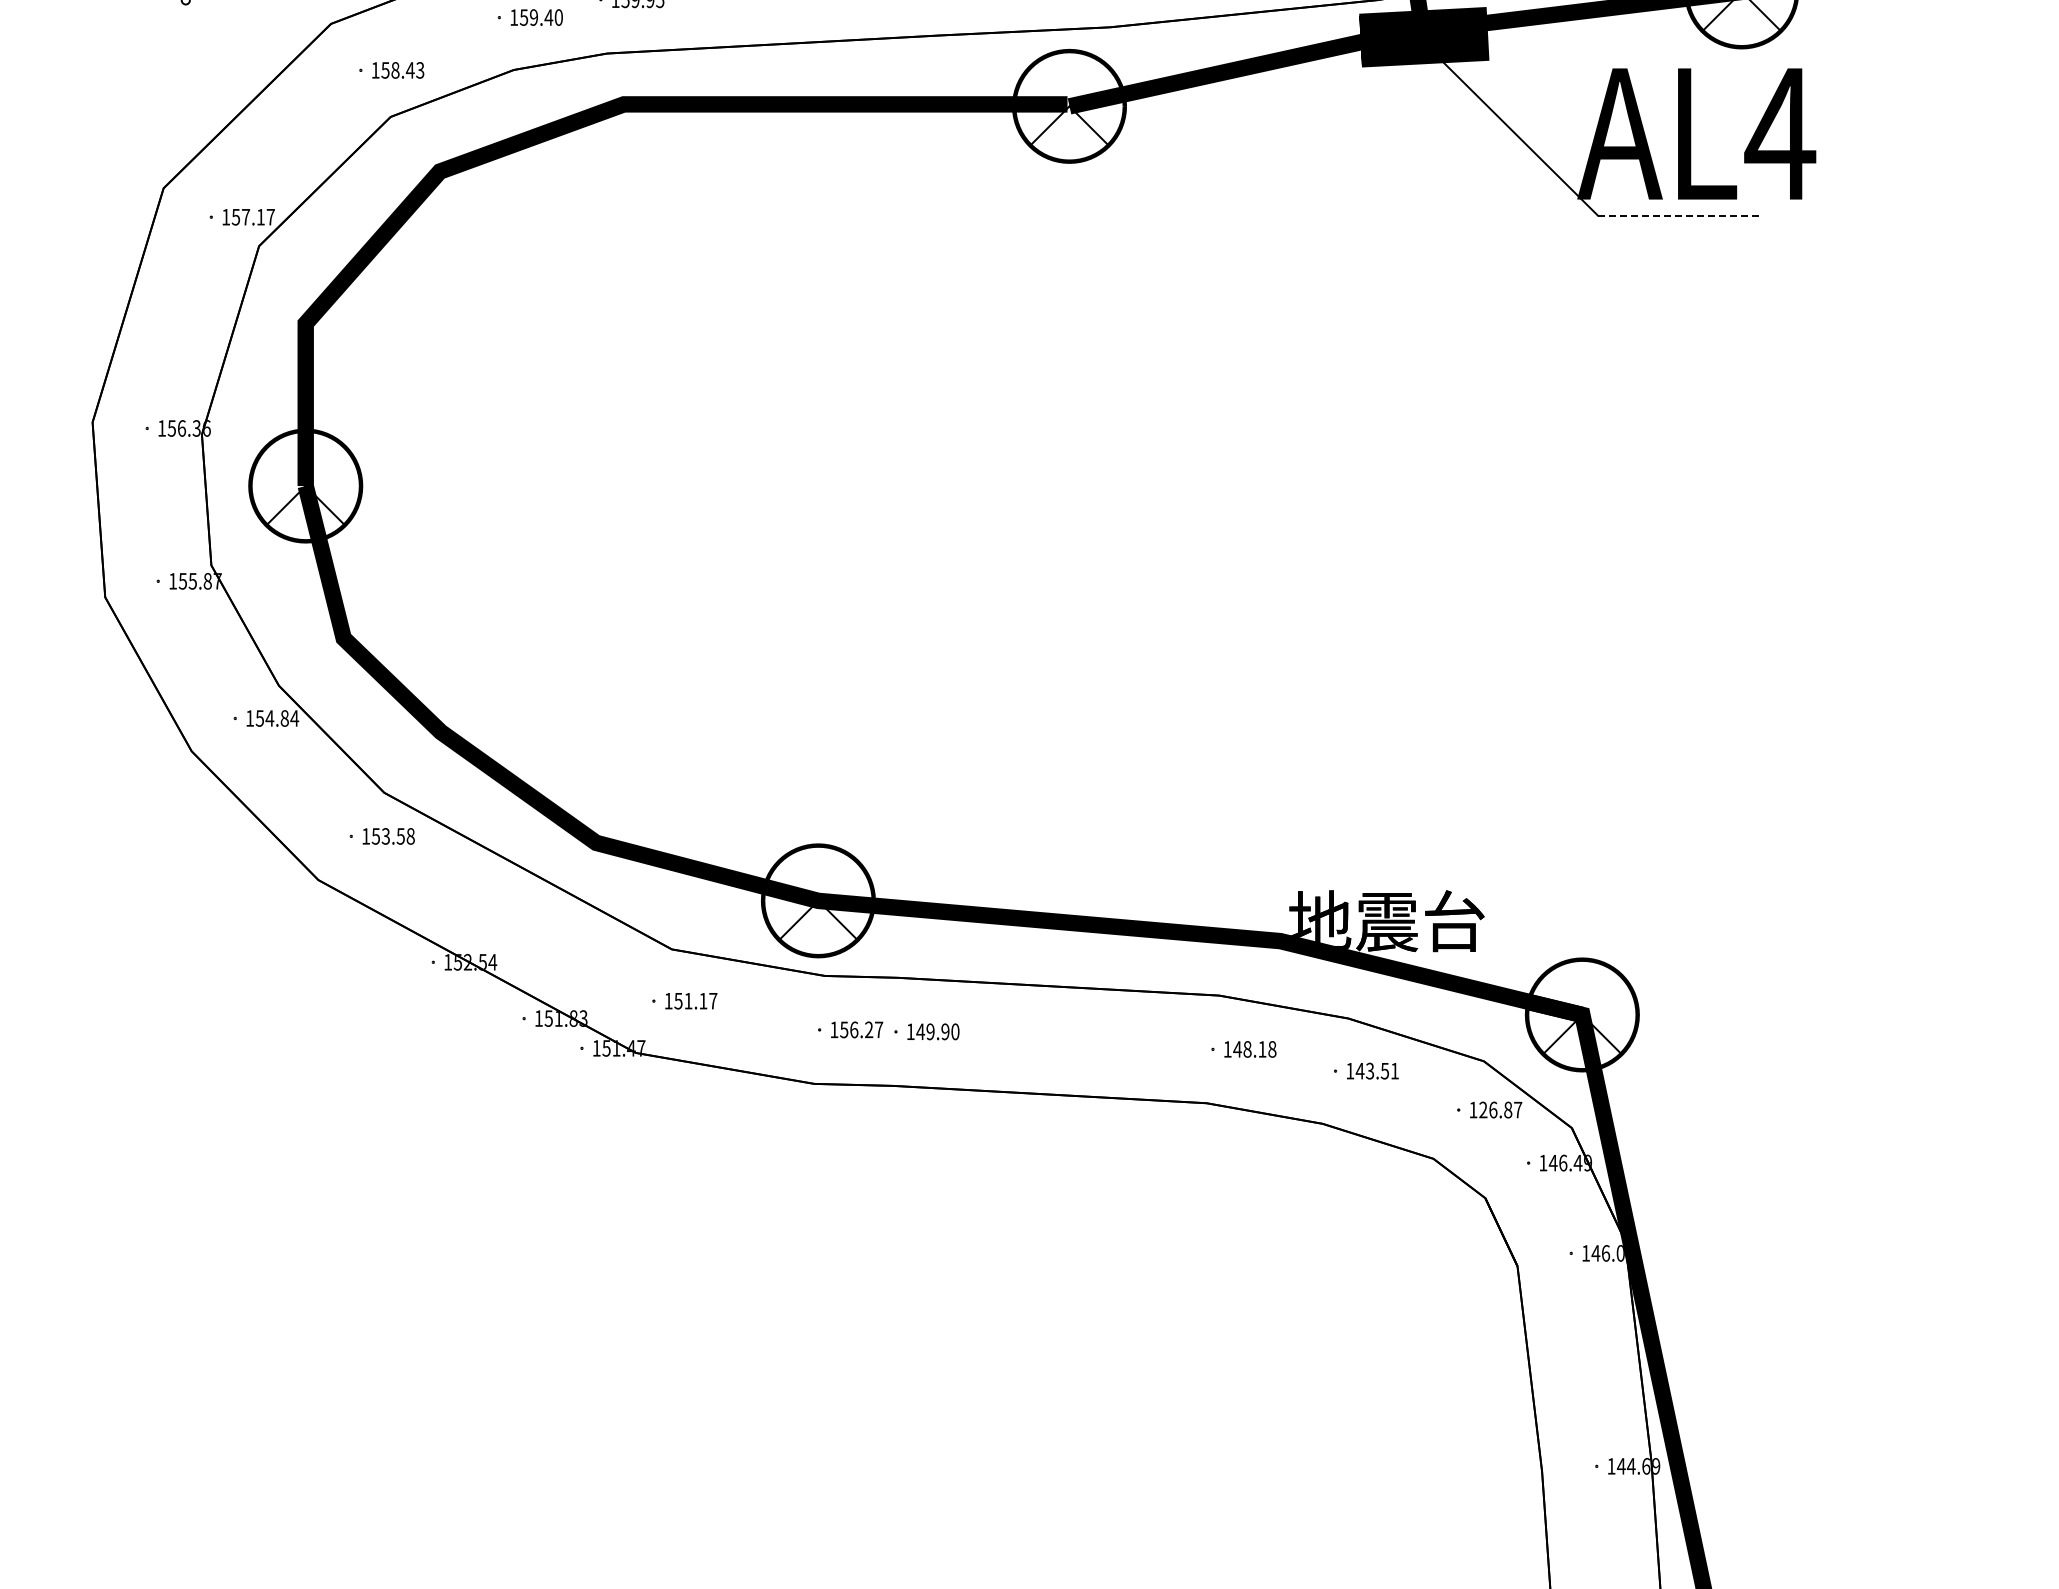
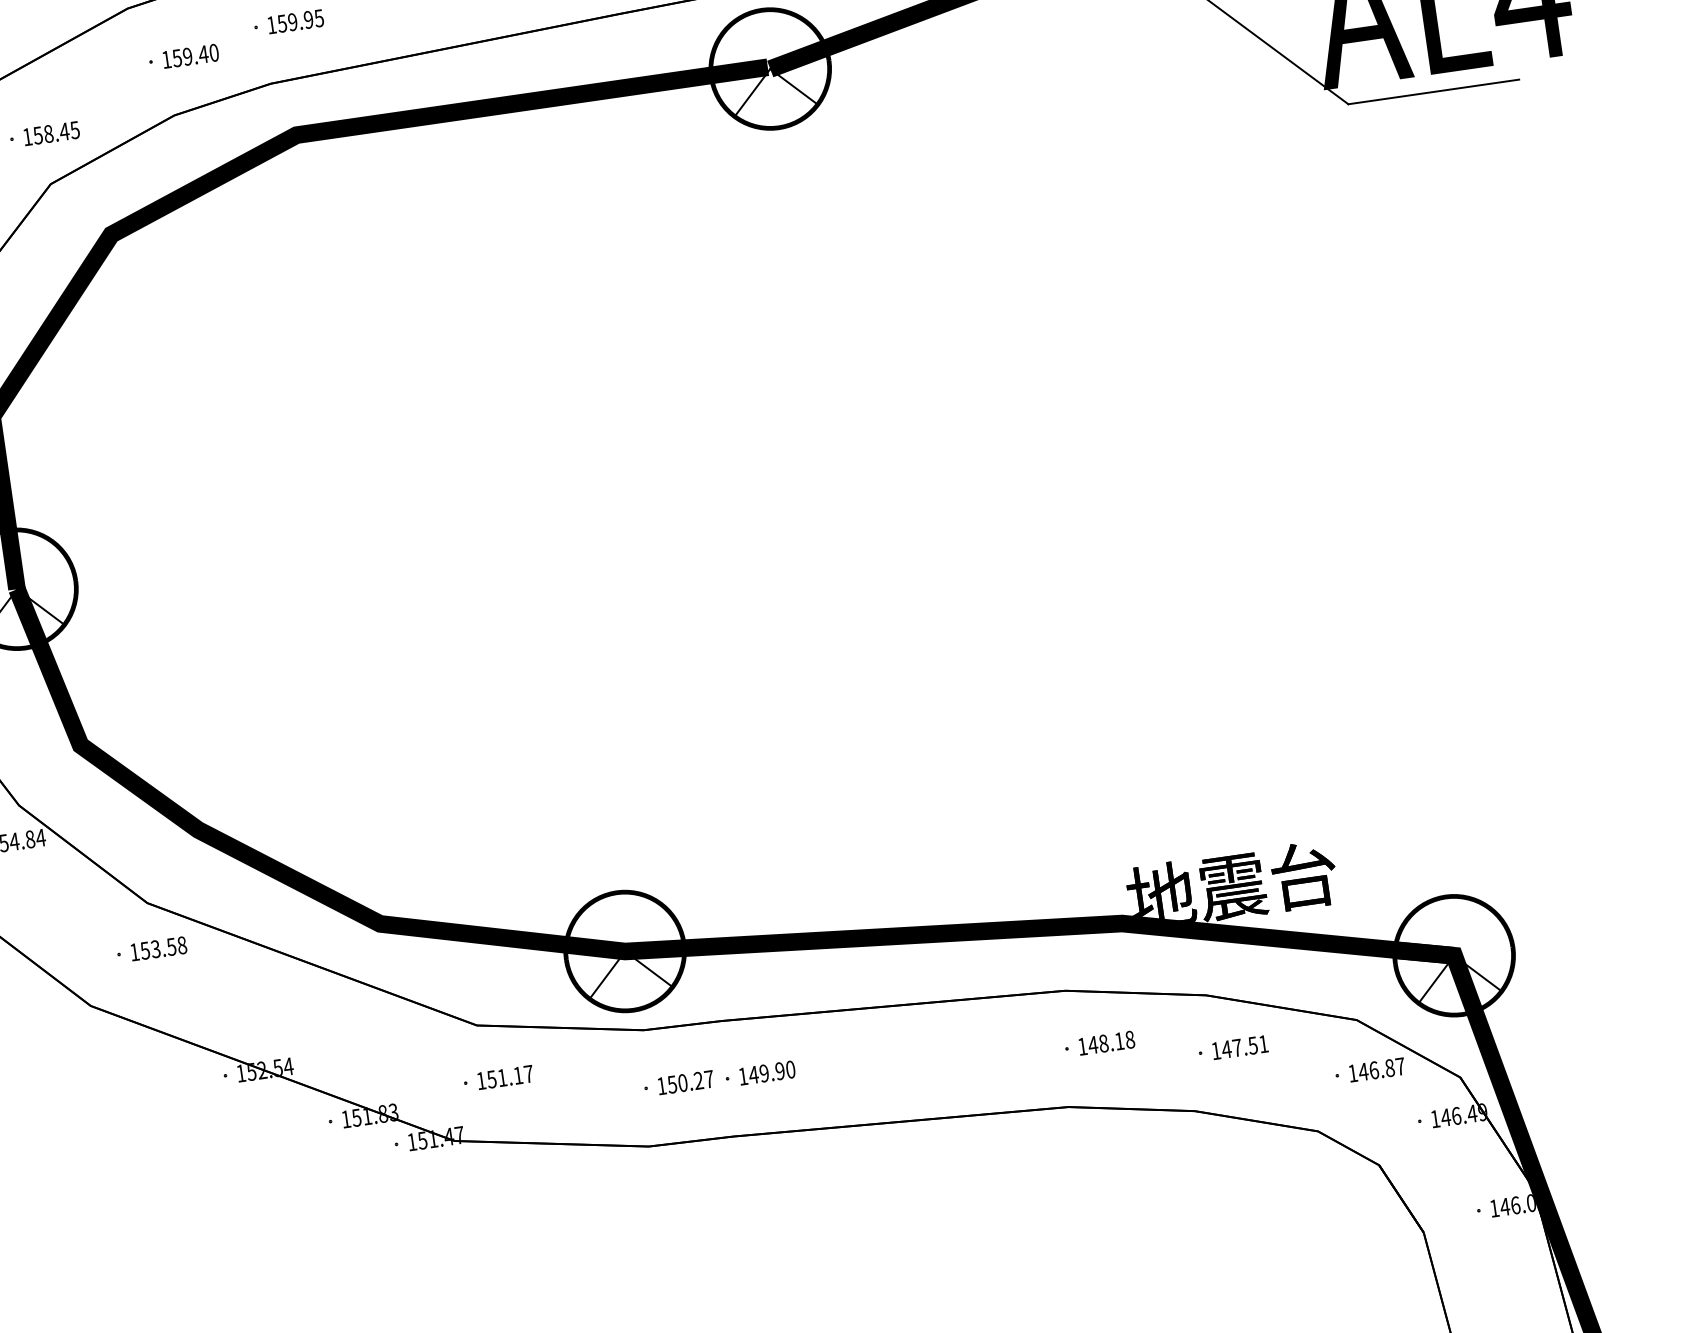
text: (420, 69) -> (75, 129), 158.43 -> 158.45
line: (1678, 215) -> (1433, 91), dashed -> solid
text: (854, 1029) -> (683, 1082), 156.27 -> 150.27
text: (1370, 1070) -> (1237, 1047), 143.51 -> 147.51
text: (1482, 1109) -> (1362, 1071), 126.87 -> 146.87

